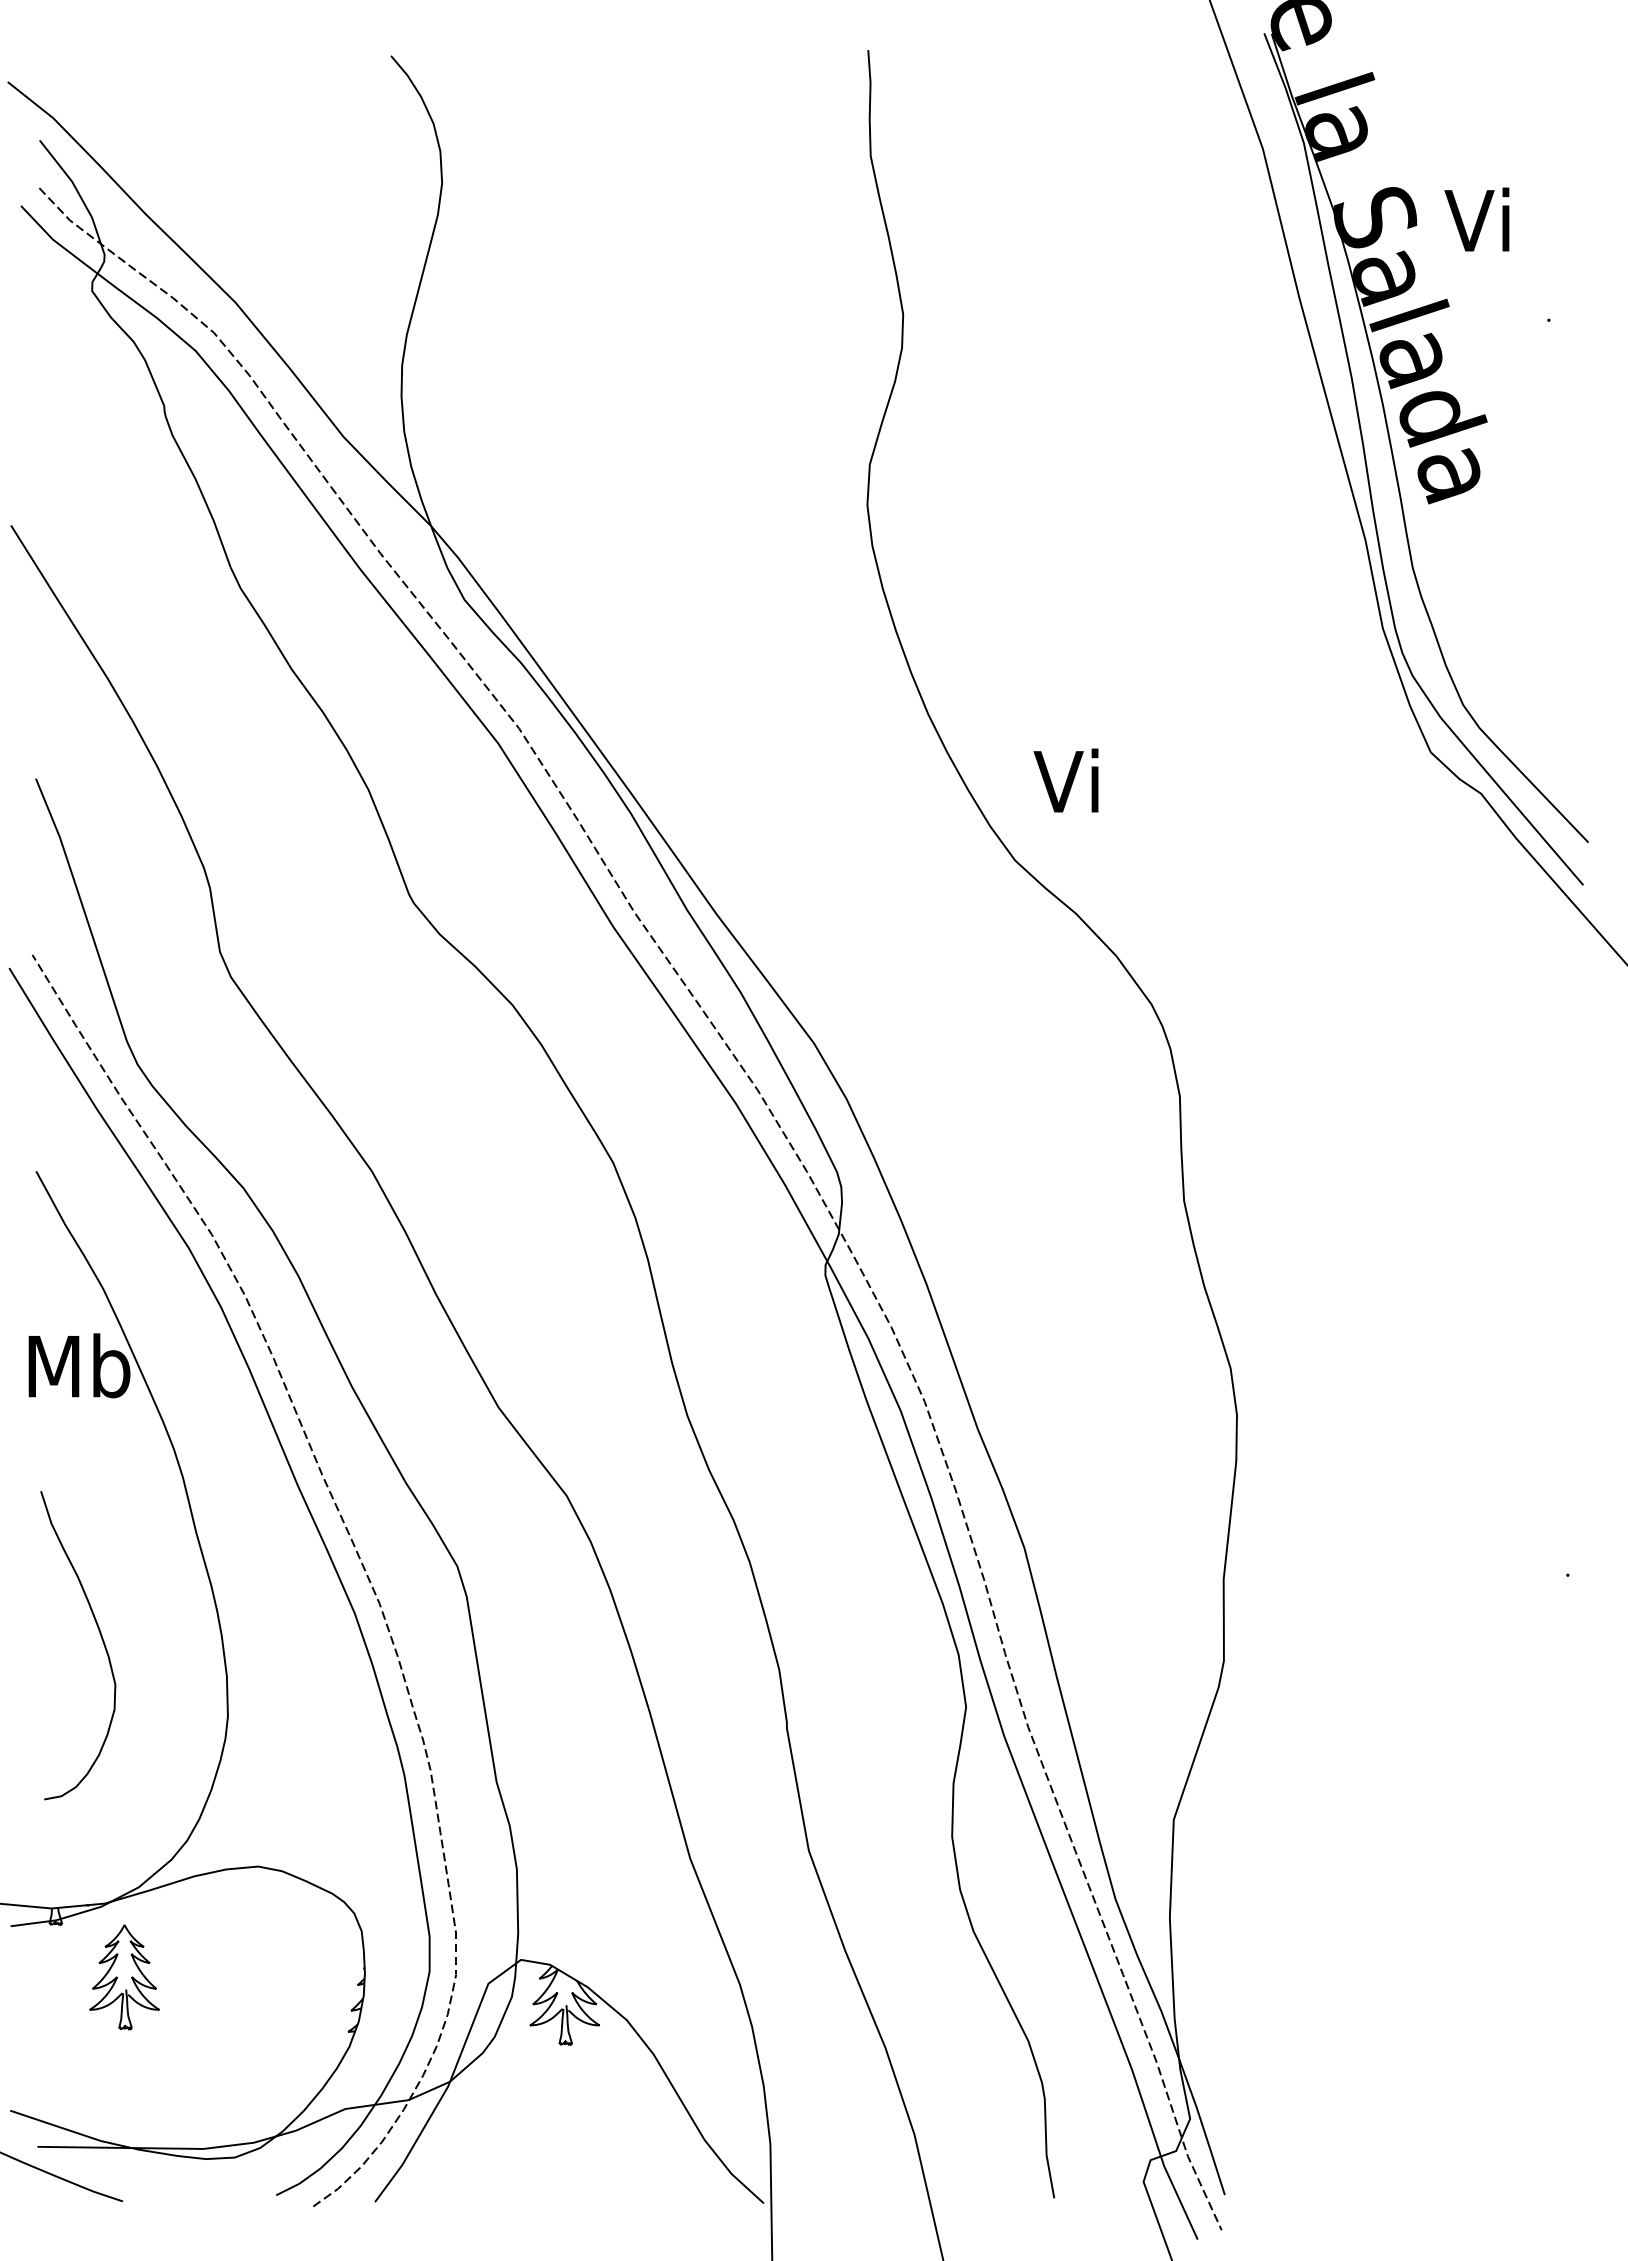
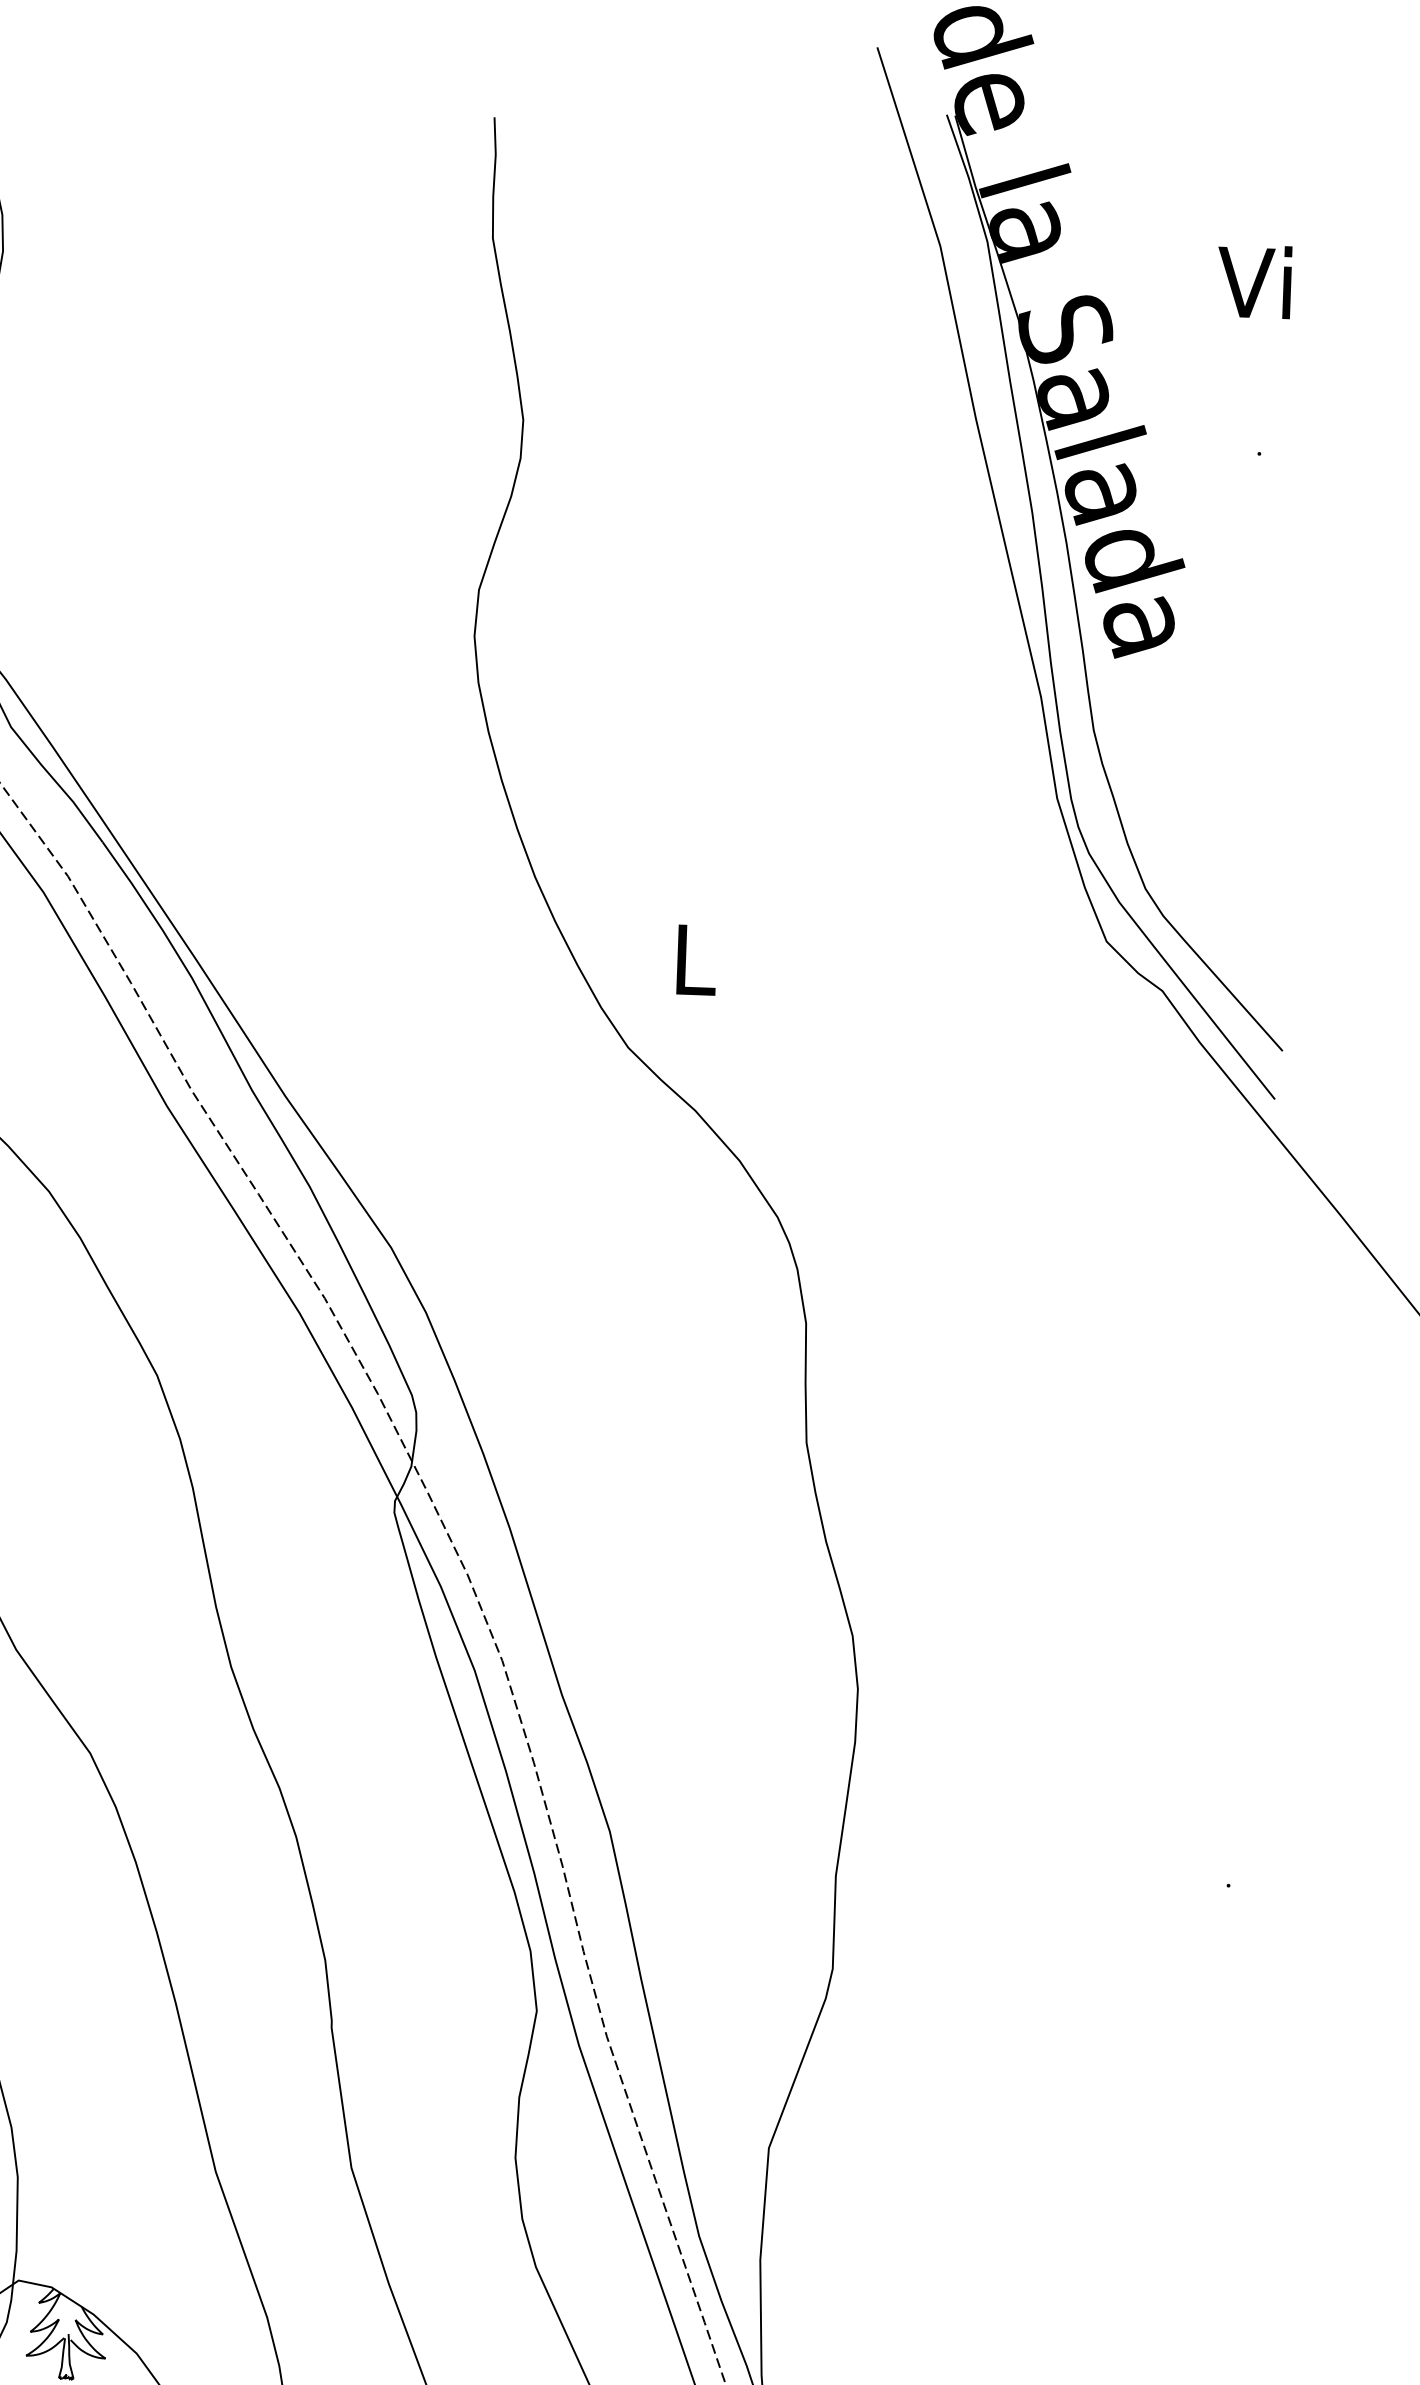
text: (1476, 219) -> (1253, 281), moved
text: (1065, 780) -> (688, 958), Vi -> L

